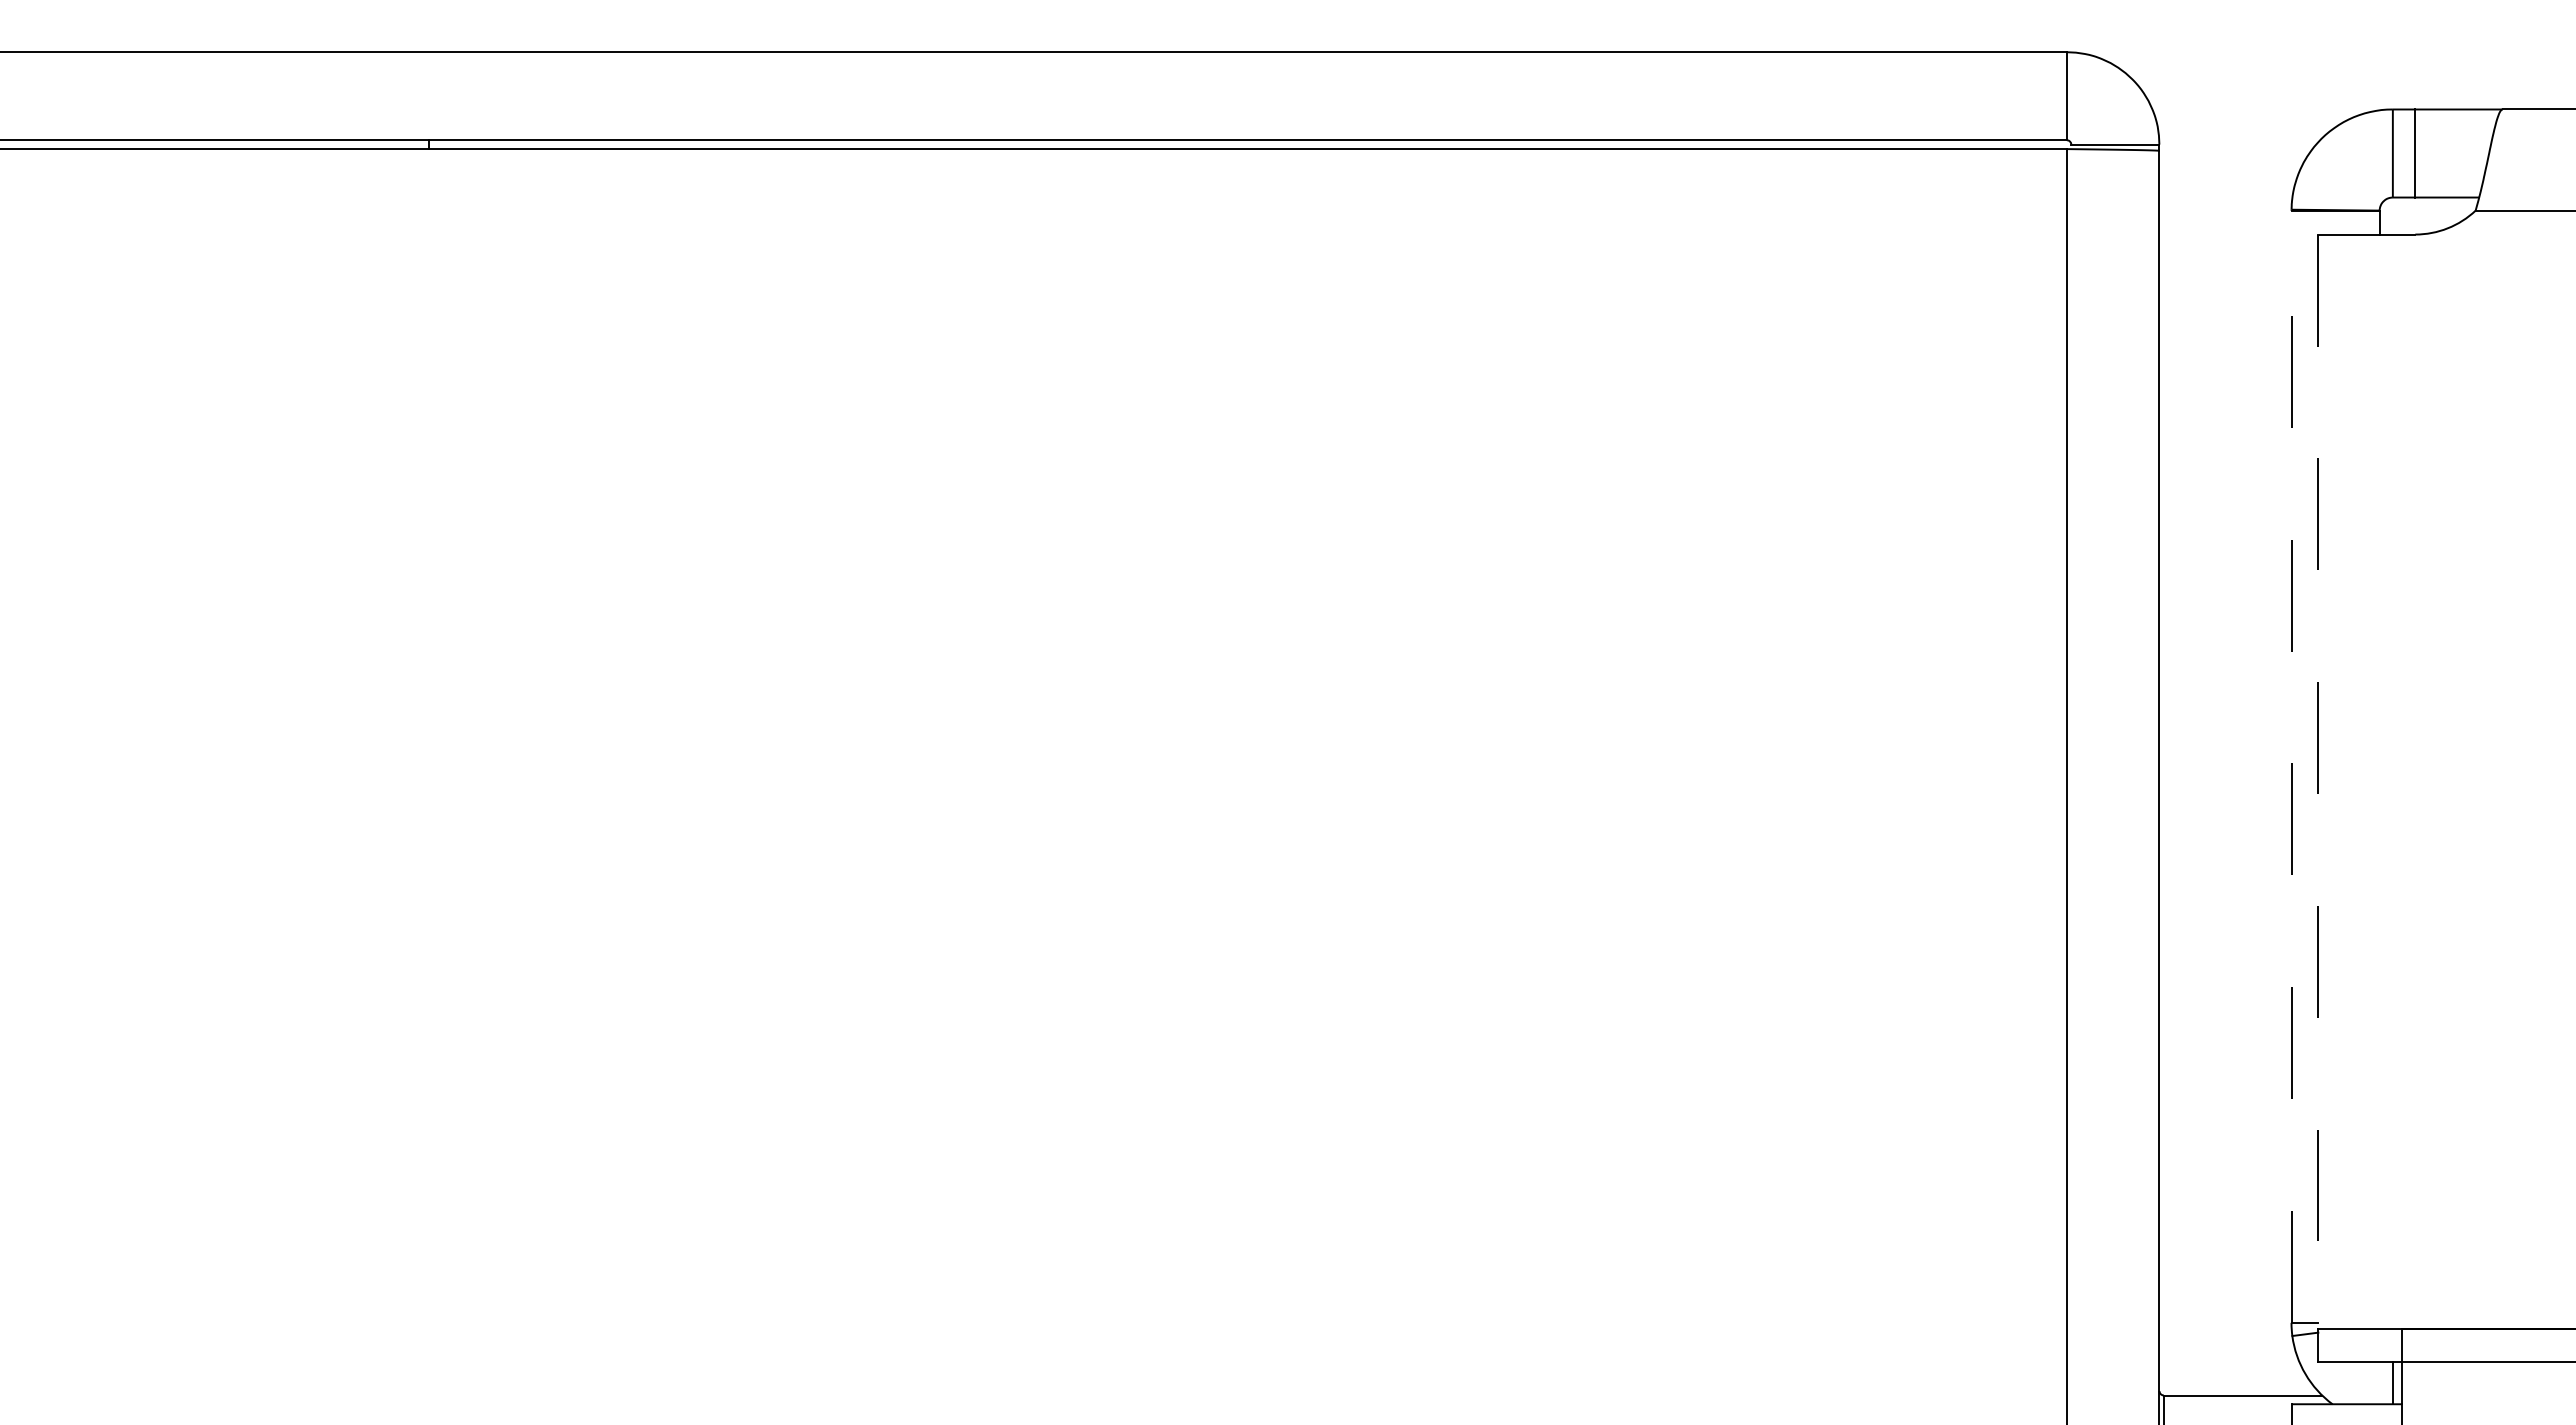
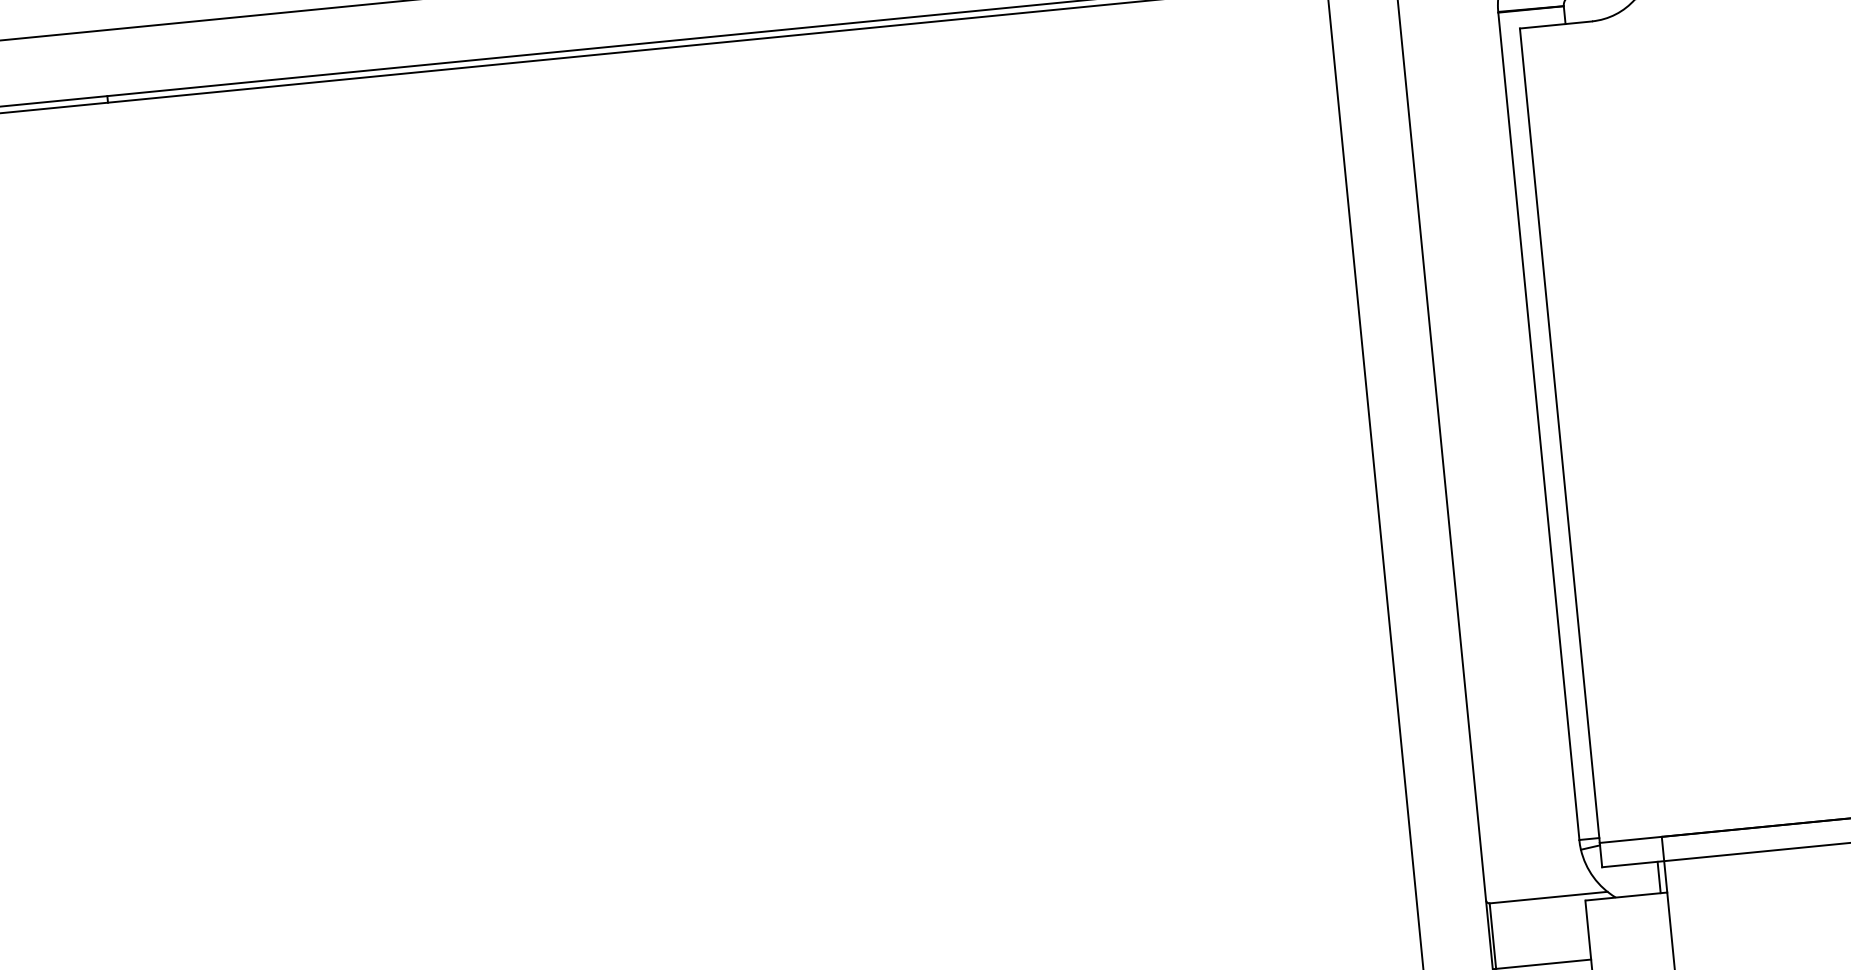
line: (2291, 766) -> (1538, 426), dashed -> solid
line: (2318, 782) -> (1560, 436), dashed -> solid

